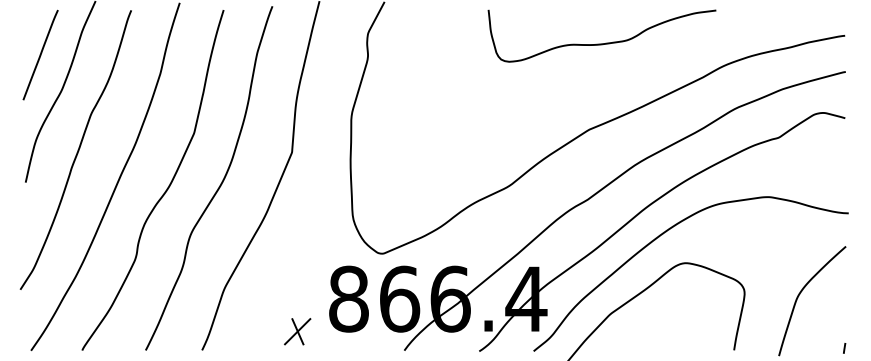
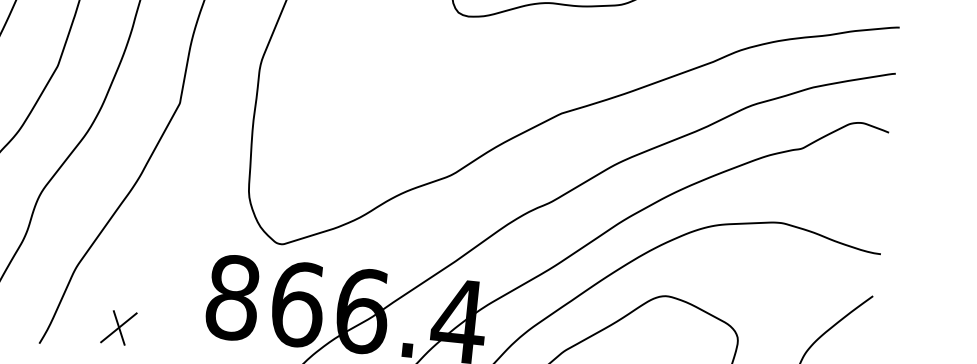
part: (297, 331) -> (118, 327), moved

